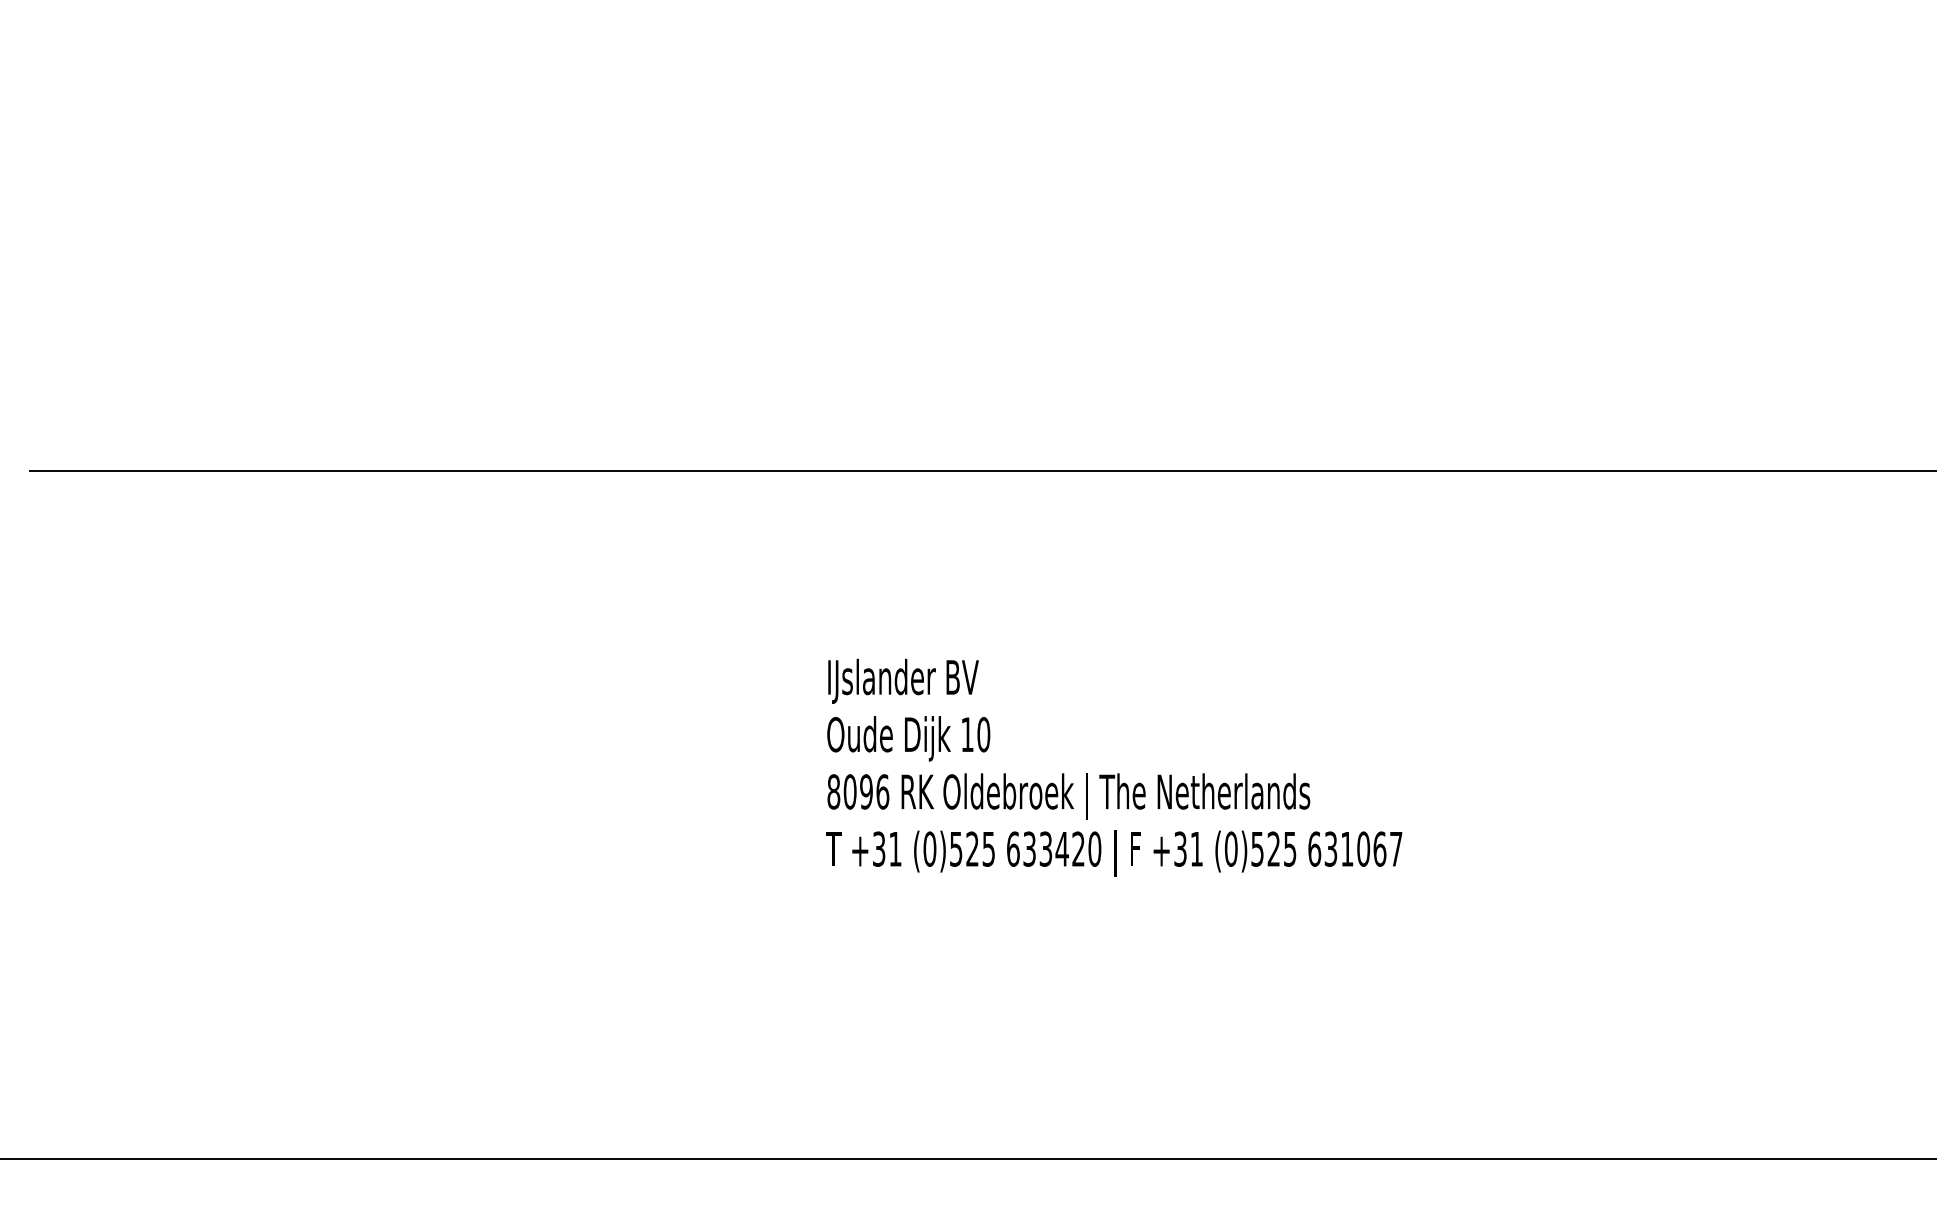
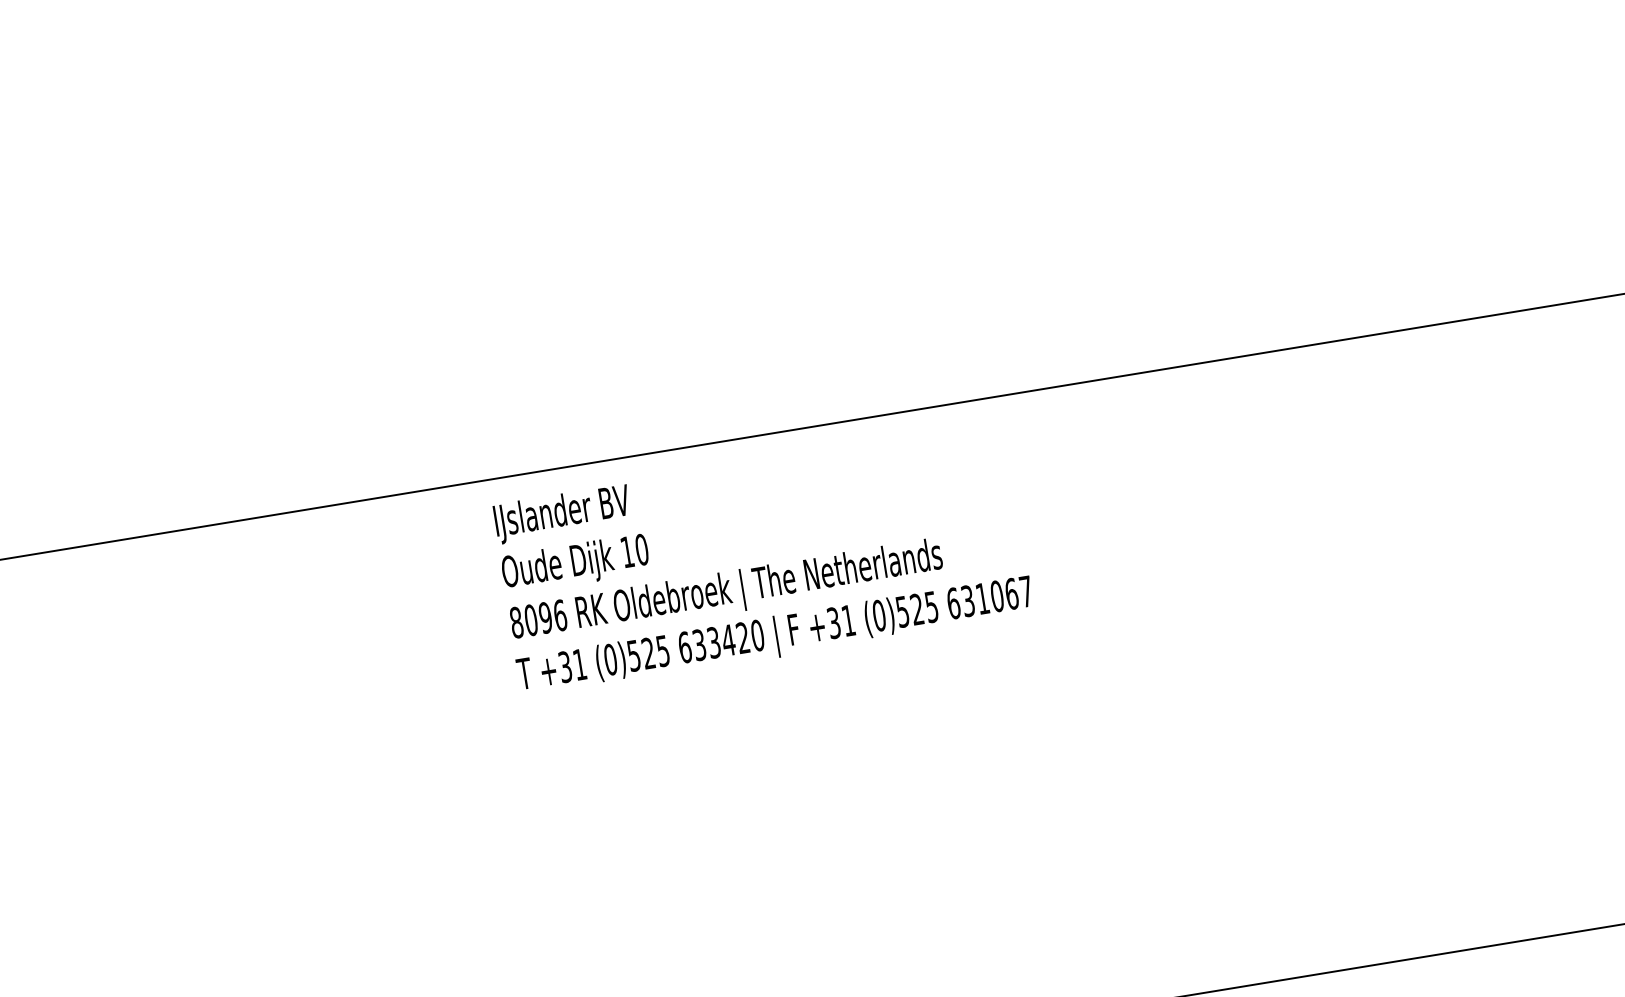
text: (1114, 767) -> (763, 559), moved

